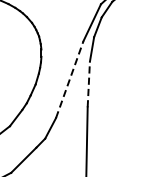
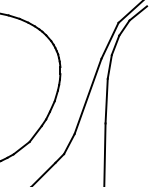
line: (70, 79) -> (88, 96), dashed -> solid
line: (88, 83) -> (106, 100), dashed -> solid

